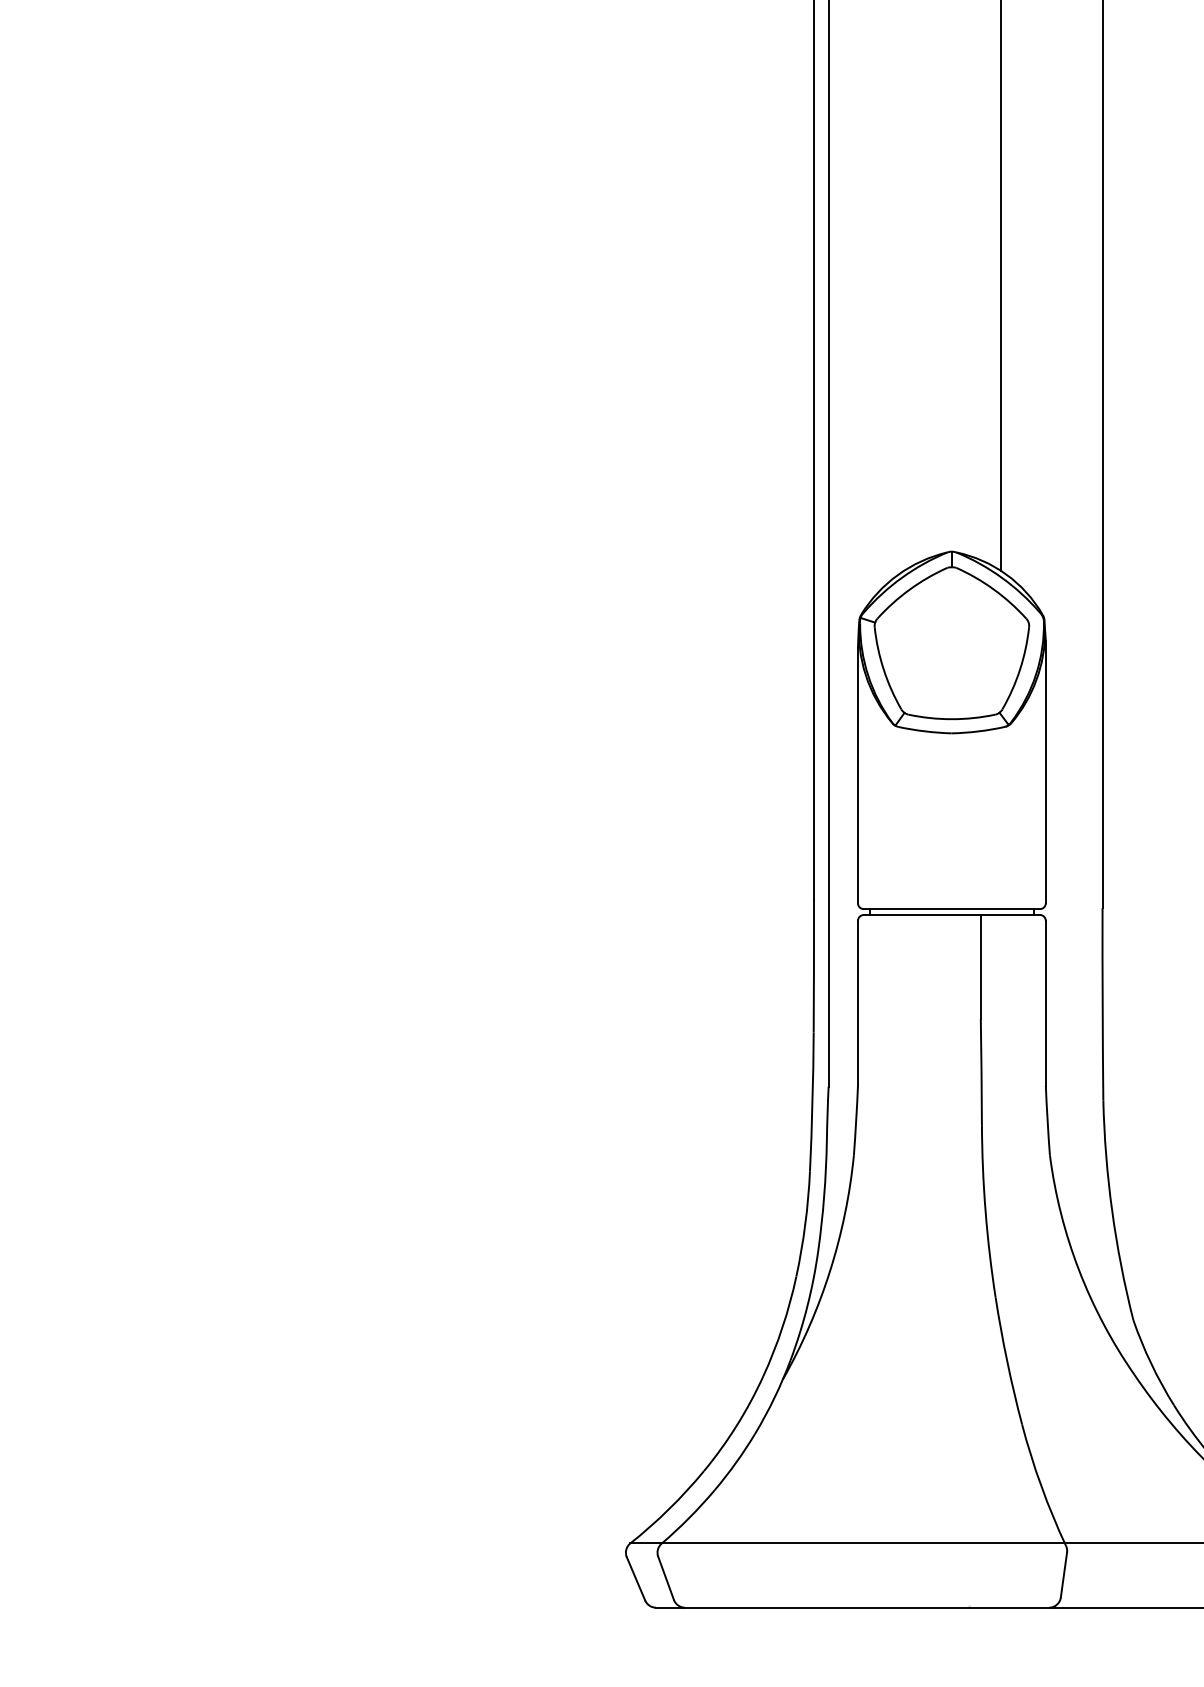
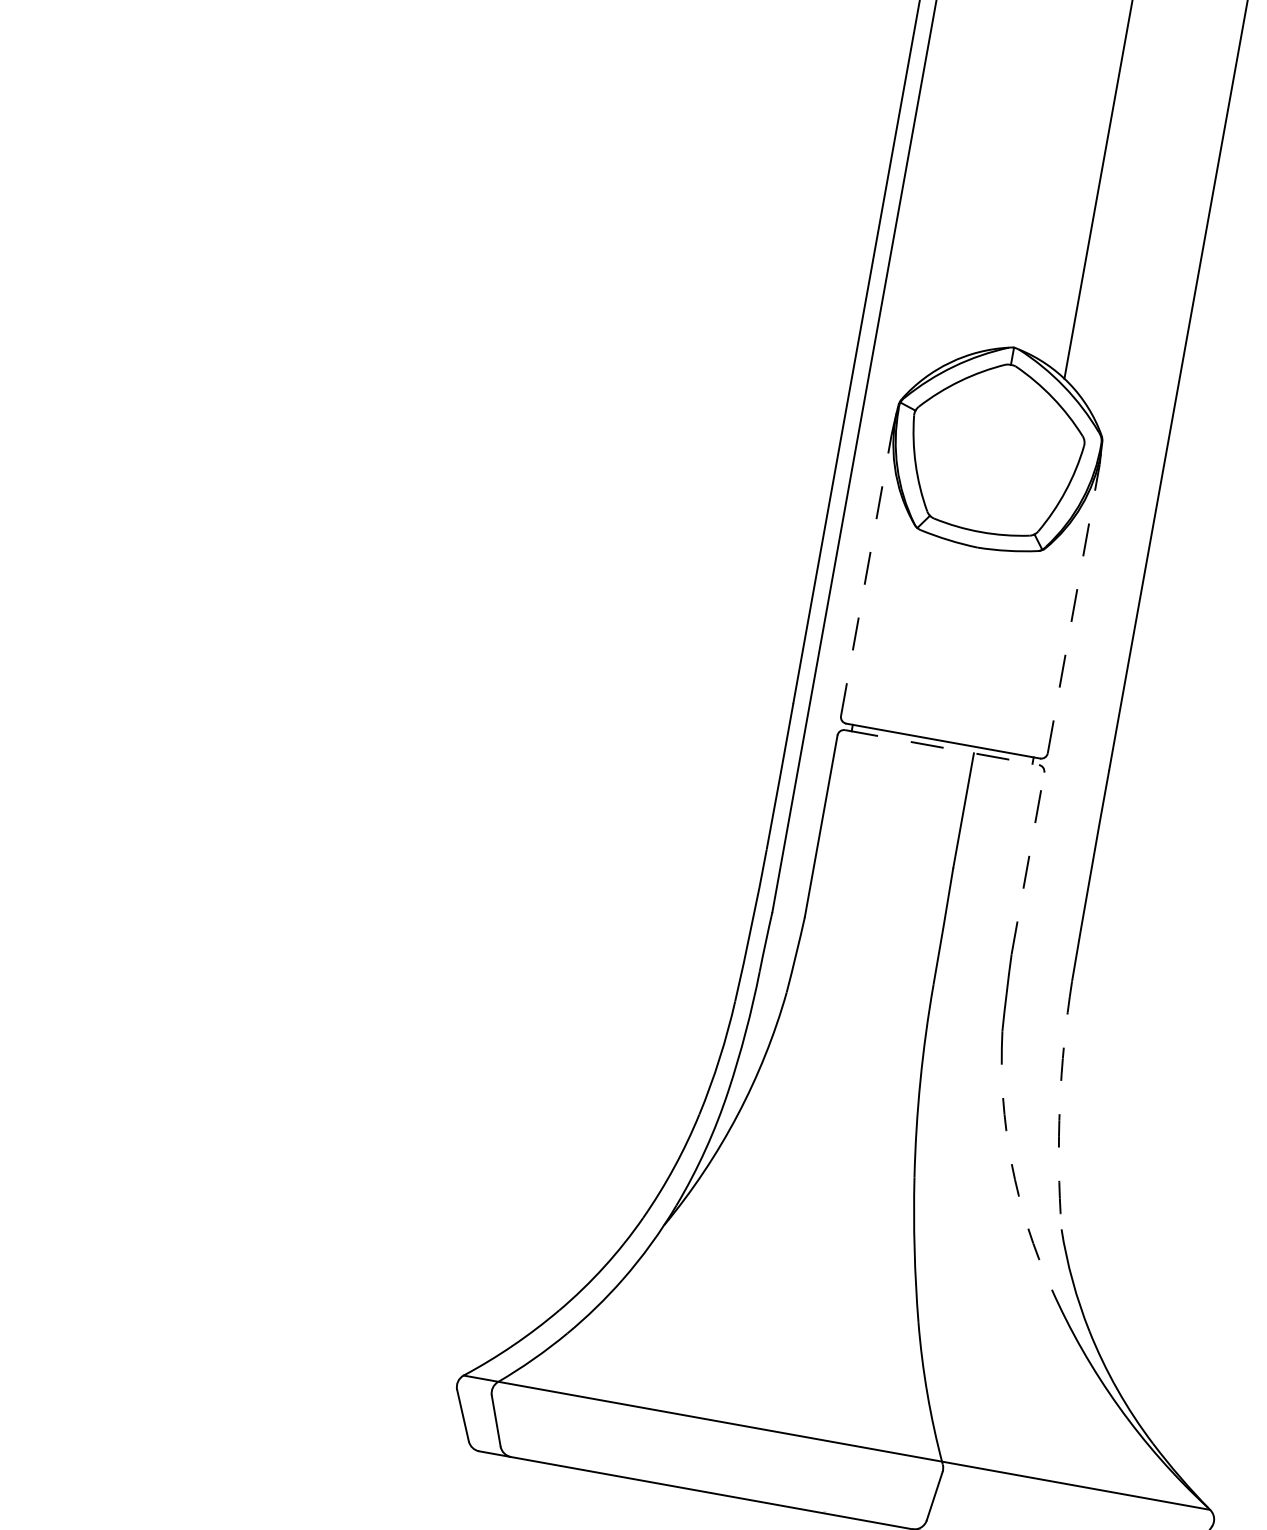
line: (1045, 771) -> (1073, 608), solid -> dashed
line: (857, 775) -> (865, 575), solid -> dashed
line: (952, 915) -> (942, 748), solid -> dashed
line: (1045, 1003) -> (1027, 863), solid -> dashed
arc: (1112, 1211) -> (1060, 1105), solid -> dashed
arc: (1079, 1270) -> (1012, 1164), solid -> dashed

